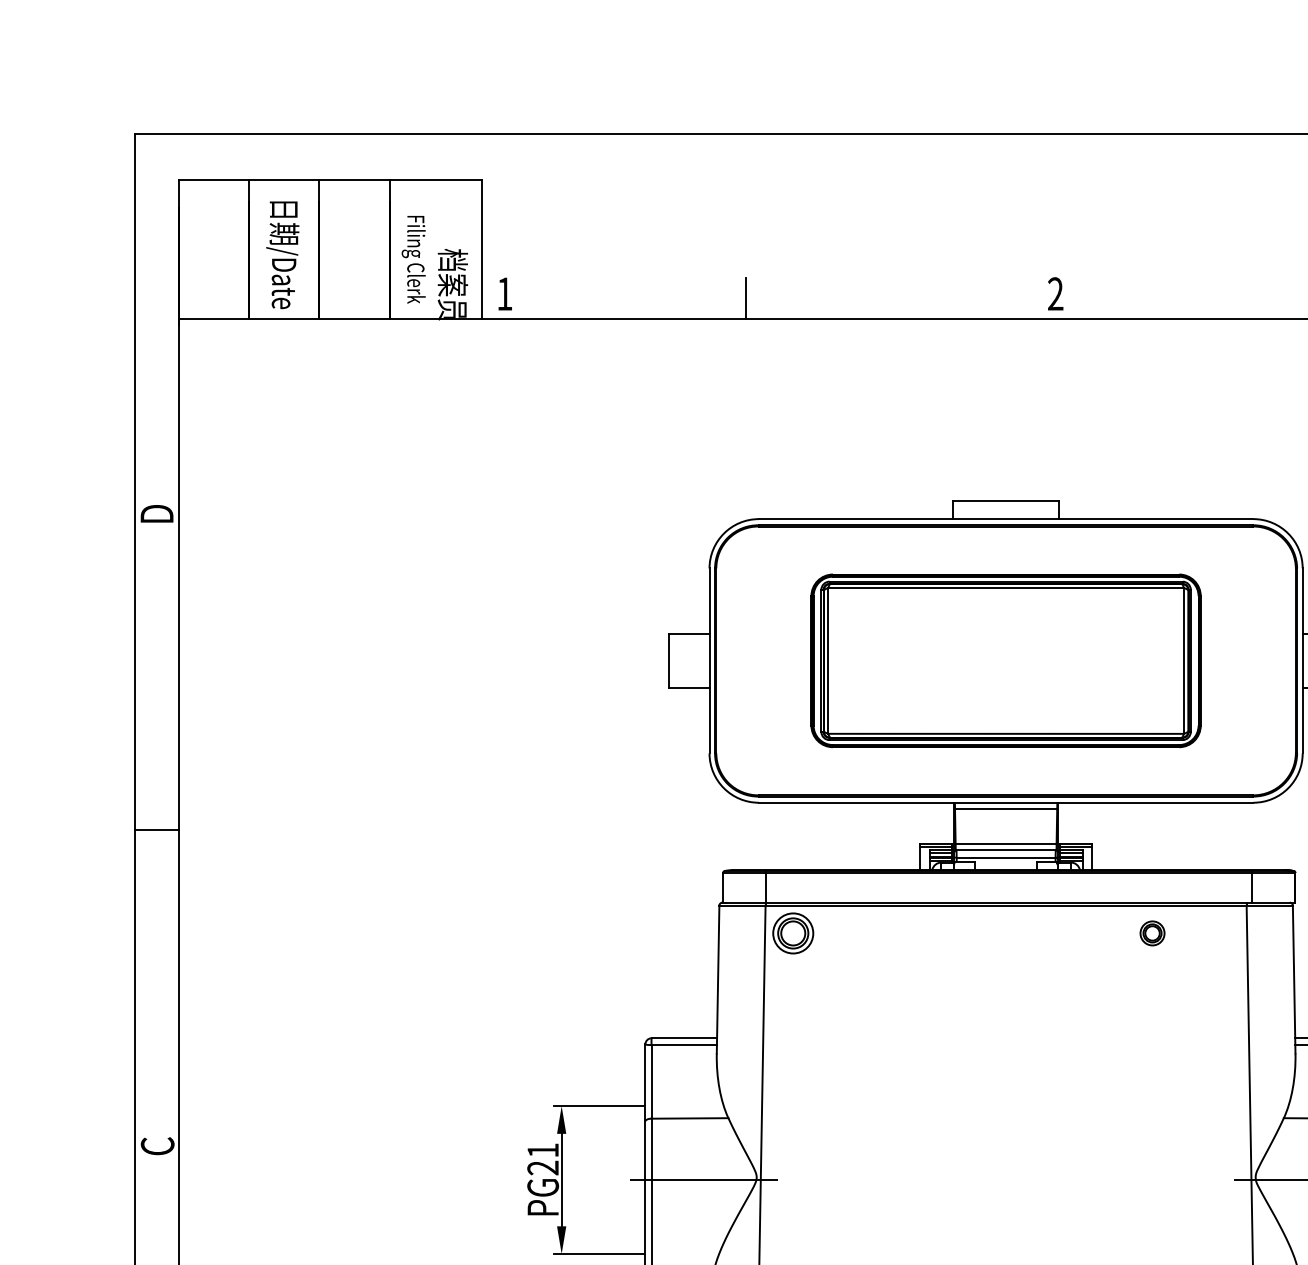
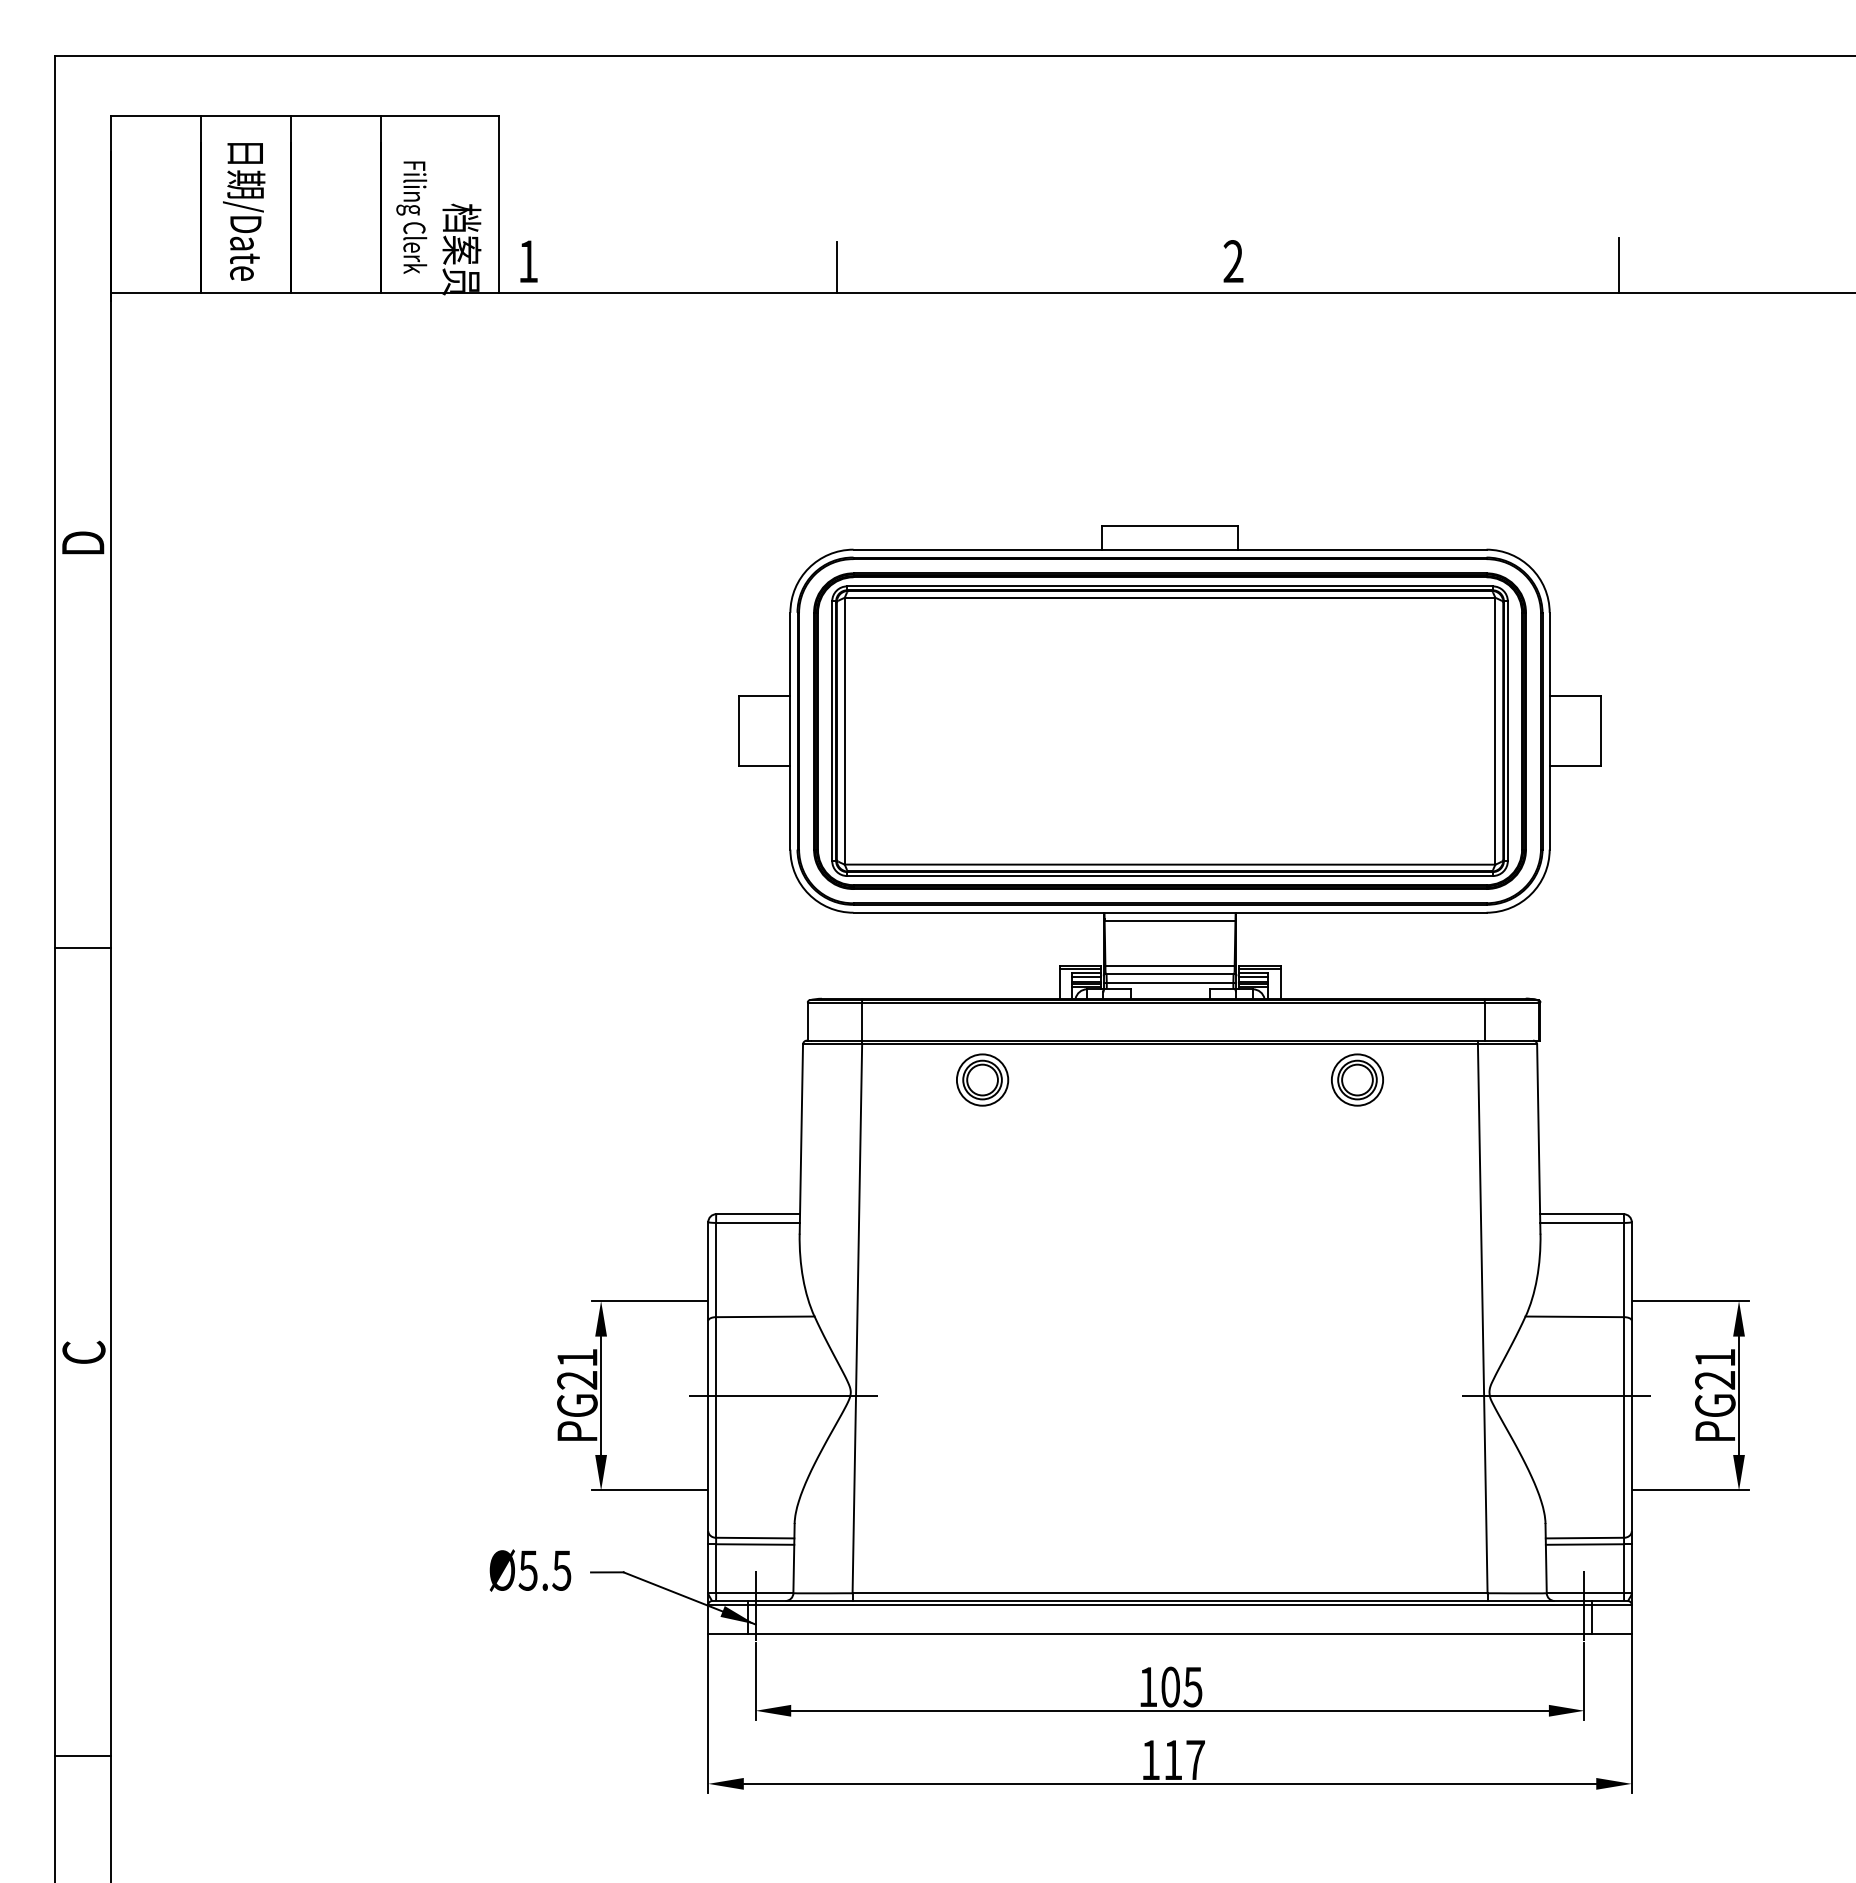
part: (1005, 660) -> (1169, 730), size x1.43
part: (793, 933) -> (982, 1079), moved
part: (1152, 933) -> (1357, 1079), size x1.67

